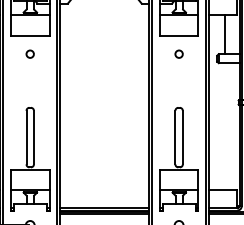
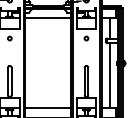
line: (105, 15) -> (48, 18), added
line: (225, 125) -> (110, 75), added
line: (105, 190) -> (48, 108), added

